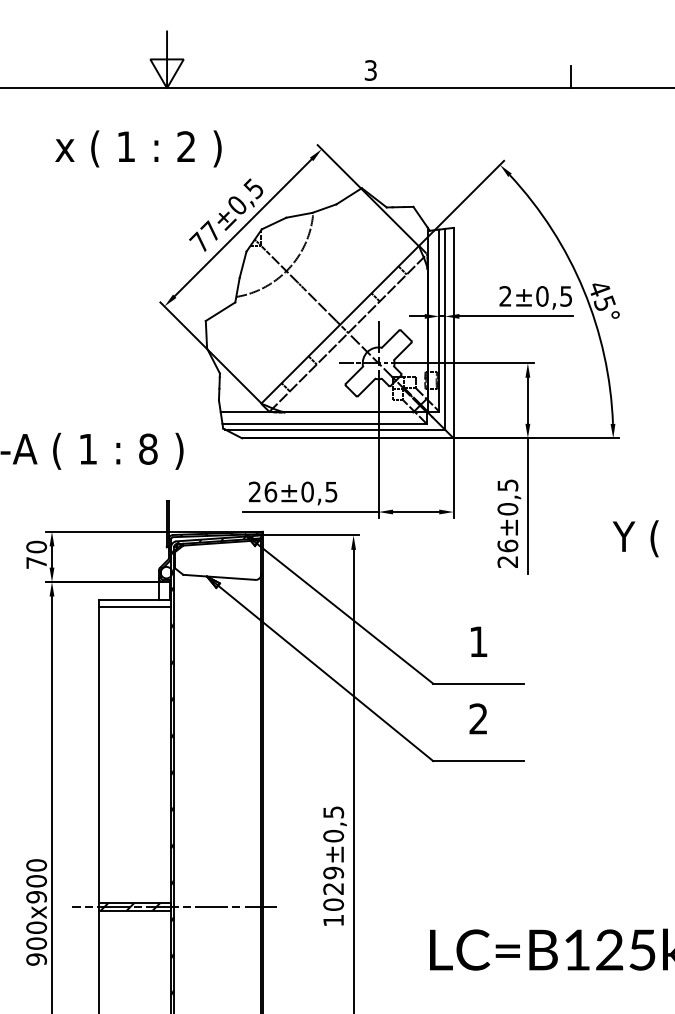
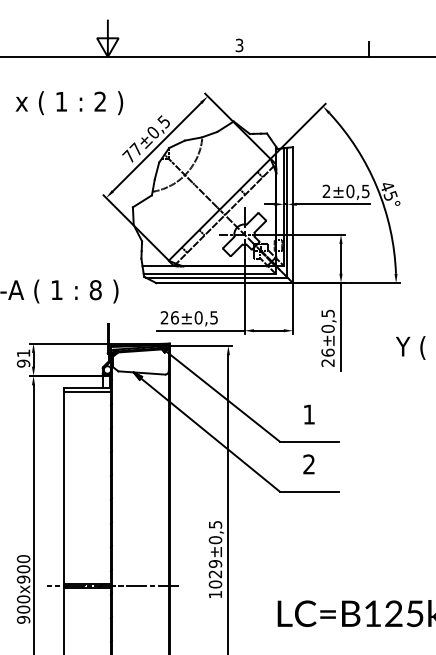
text: (138, 149) -> (69, 103), moved
text: (36, 554) -> (23, 358), 70 -> 91

